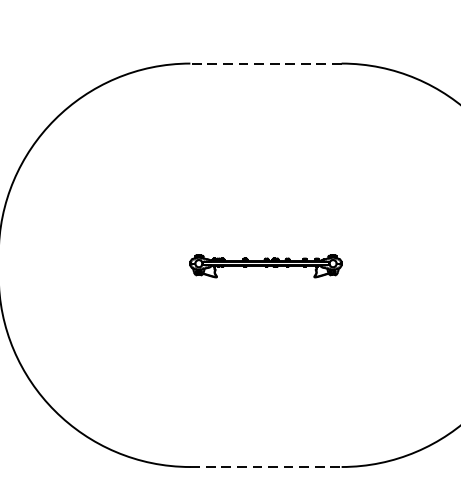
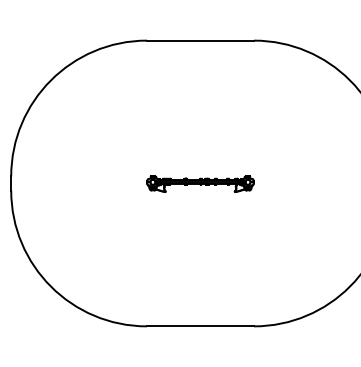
line: (265, 63) -> (200, 40), dashed -> solid
line: (265, 467) -> (200, 326), dashed -> solid

